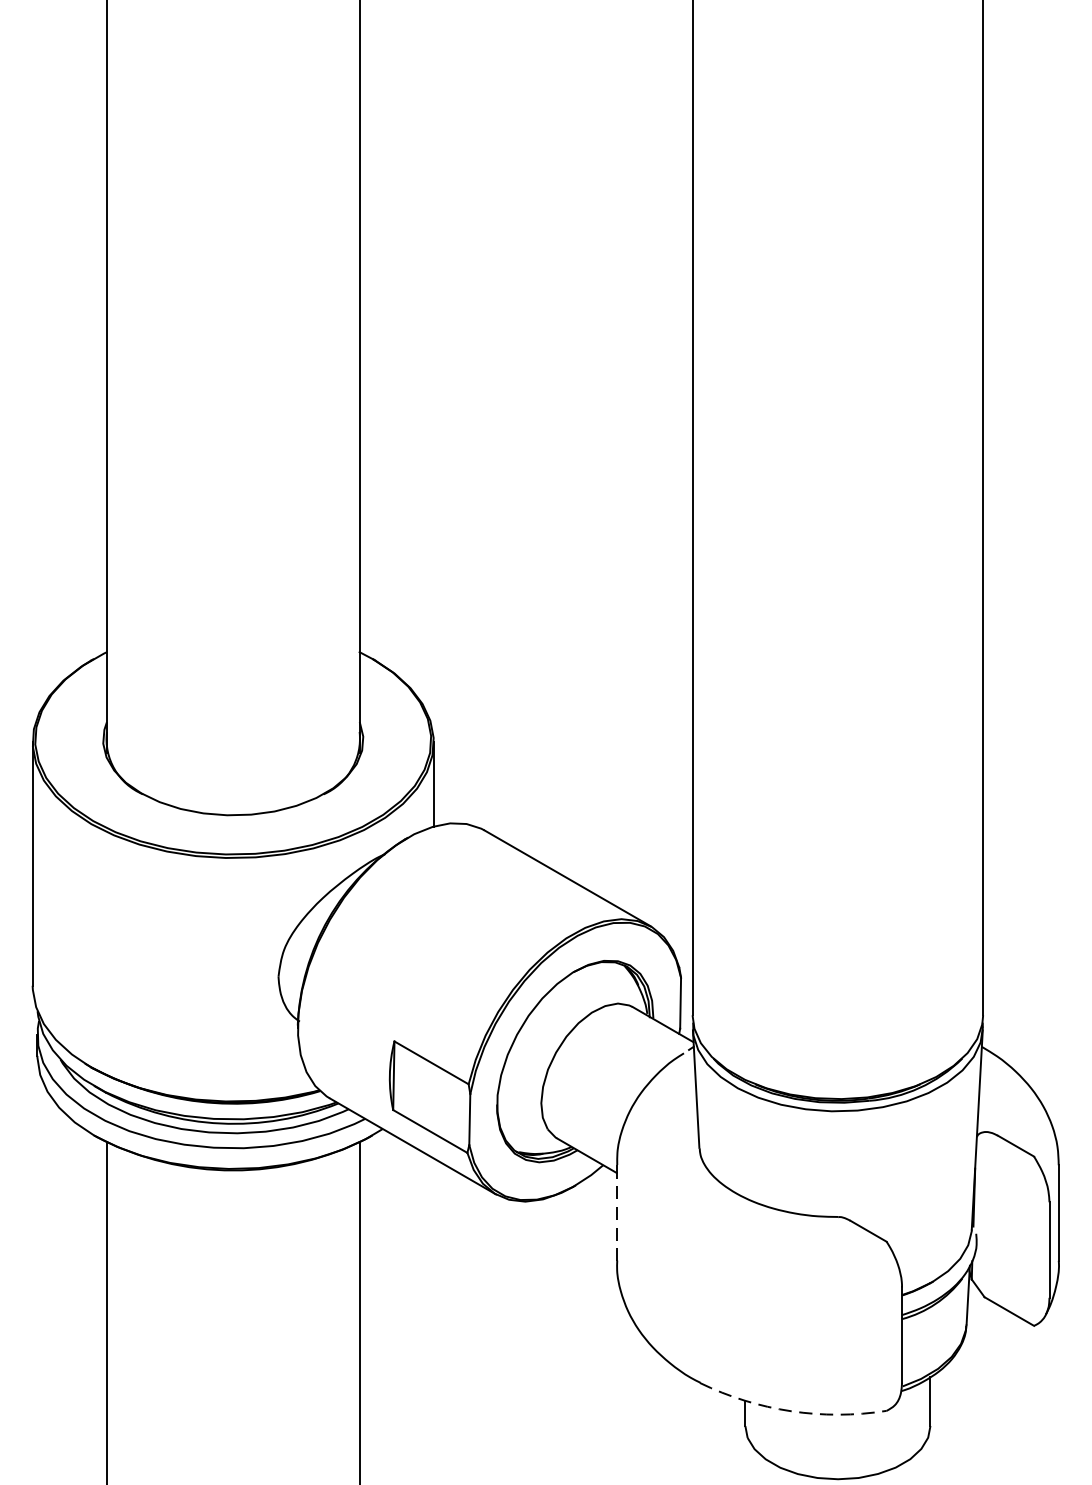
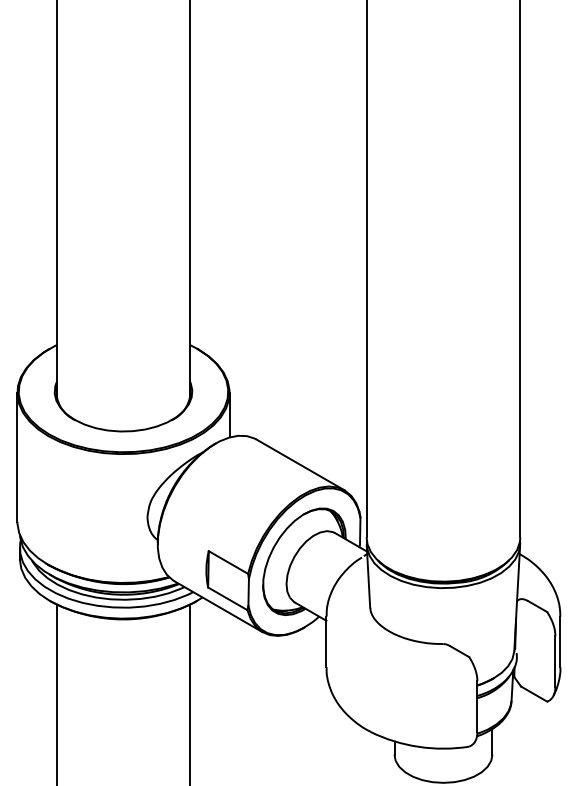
line: (616, 1214) -> (326, 642), dashed -> solid
arc: (790, 1410) -> (418, 746), dashed -> solid

